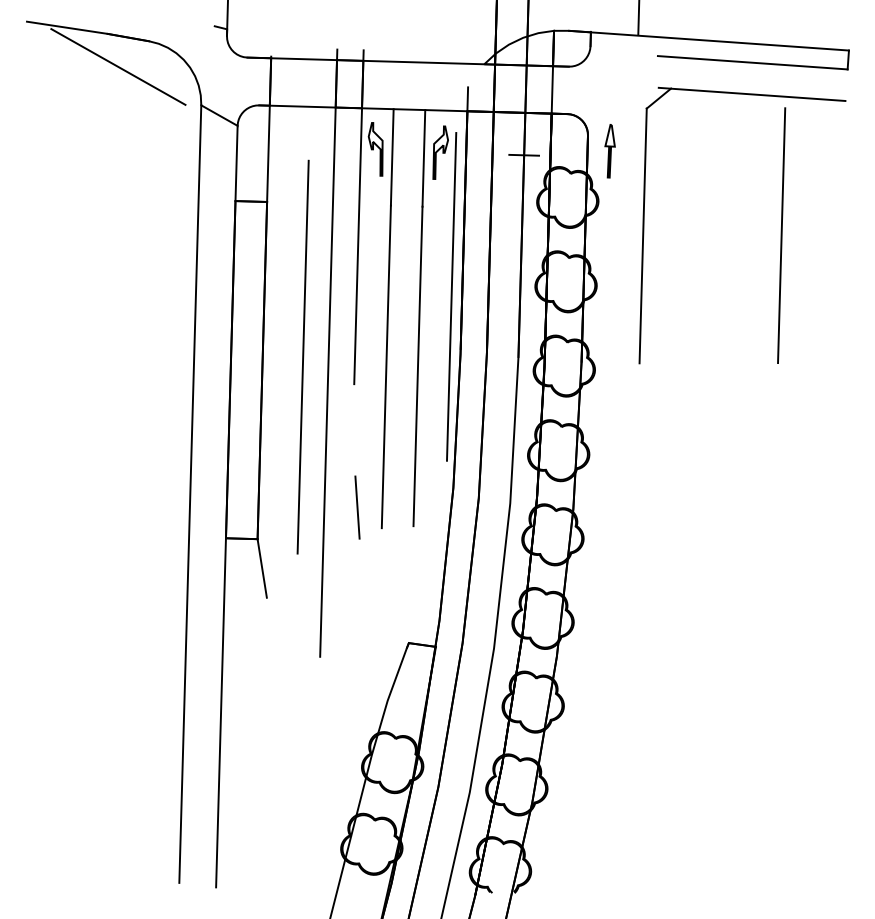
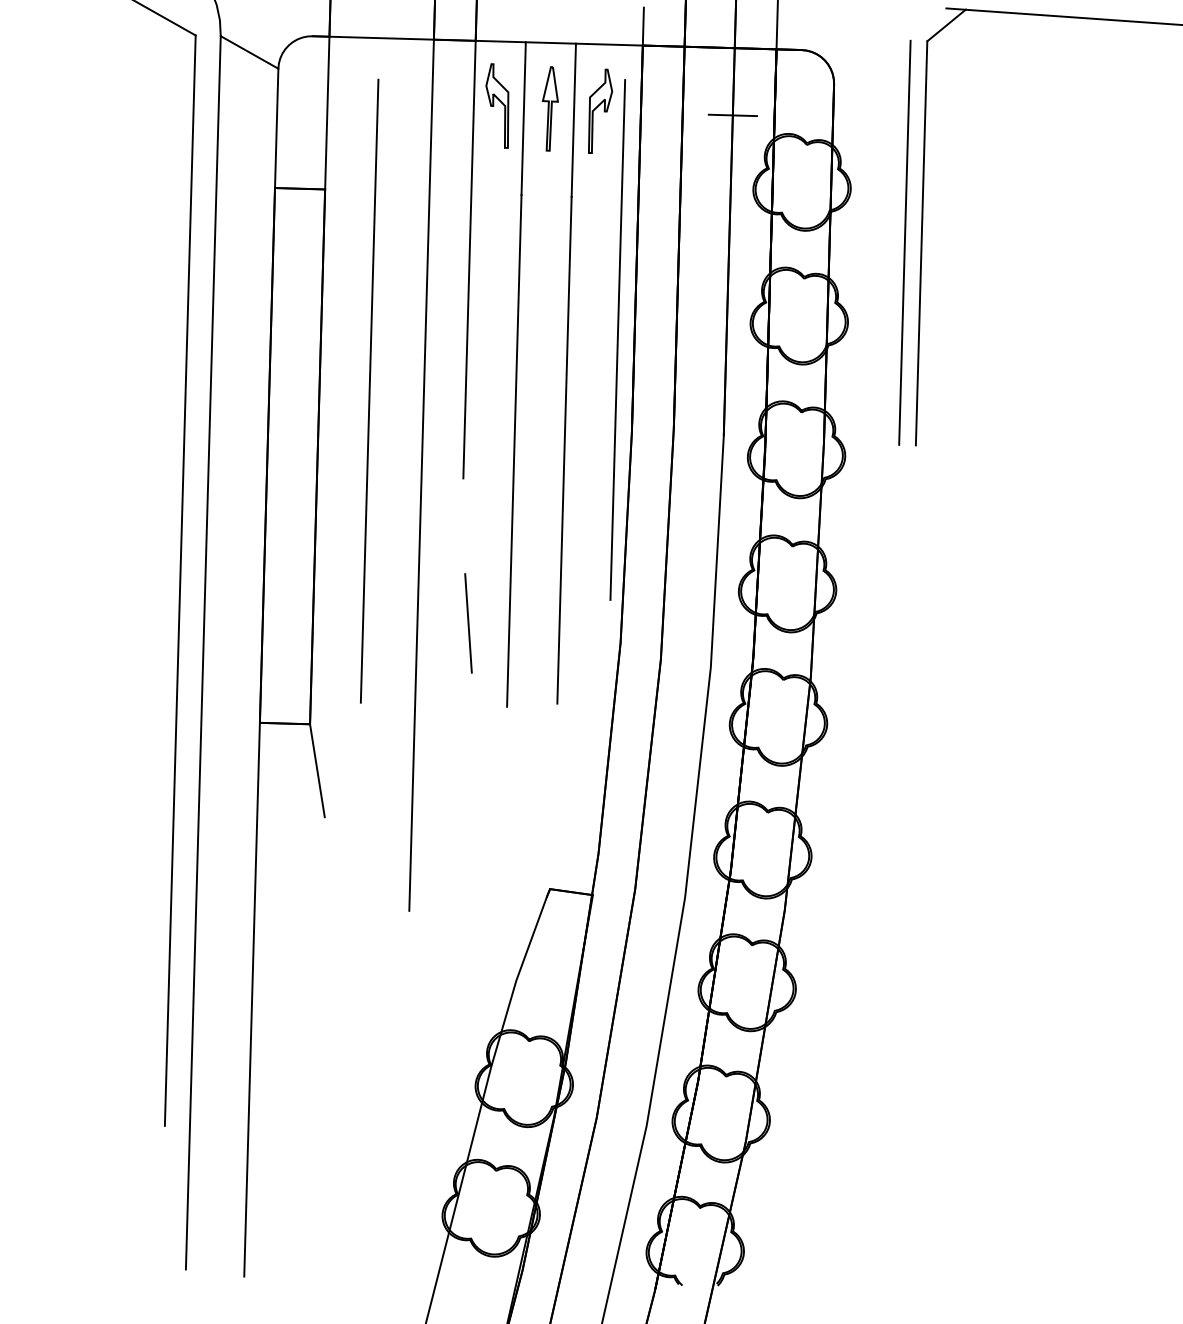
part: (609, 151) -> (549, 109), moved
line: (781, 235) -> (904, 242), moved
line: (302, 356) -> (368, 390), moved
line: (175, 448) -> (179, 580), added
line: (357, 507) -> (468, 623), moved

